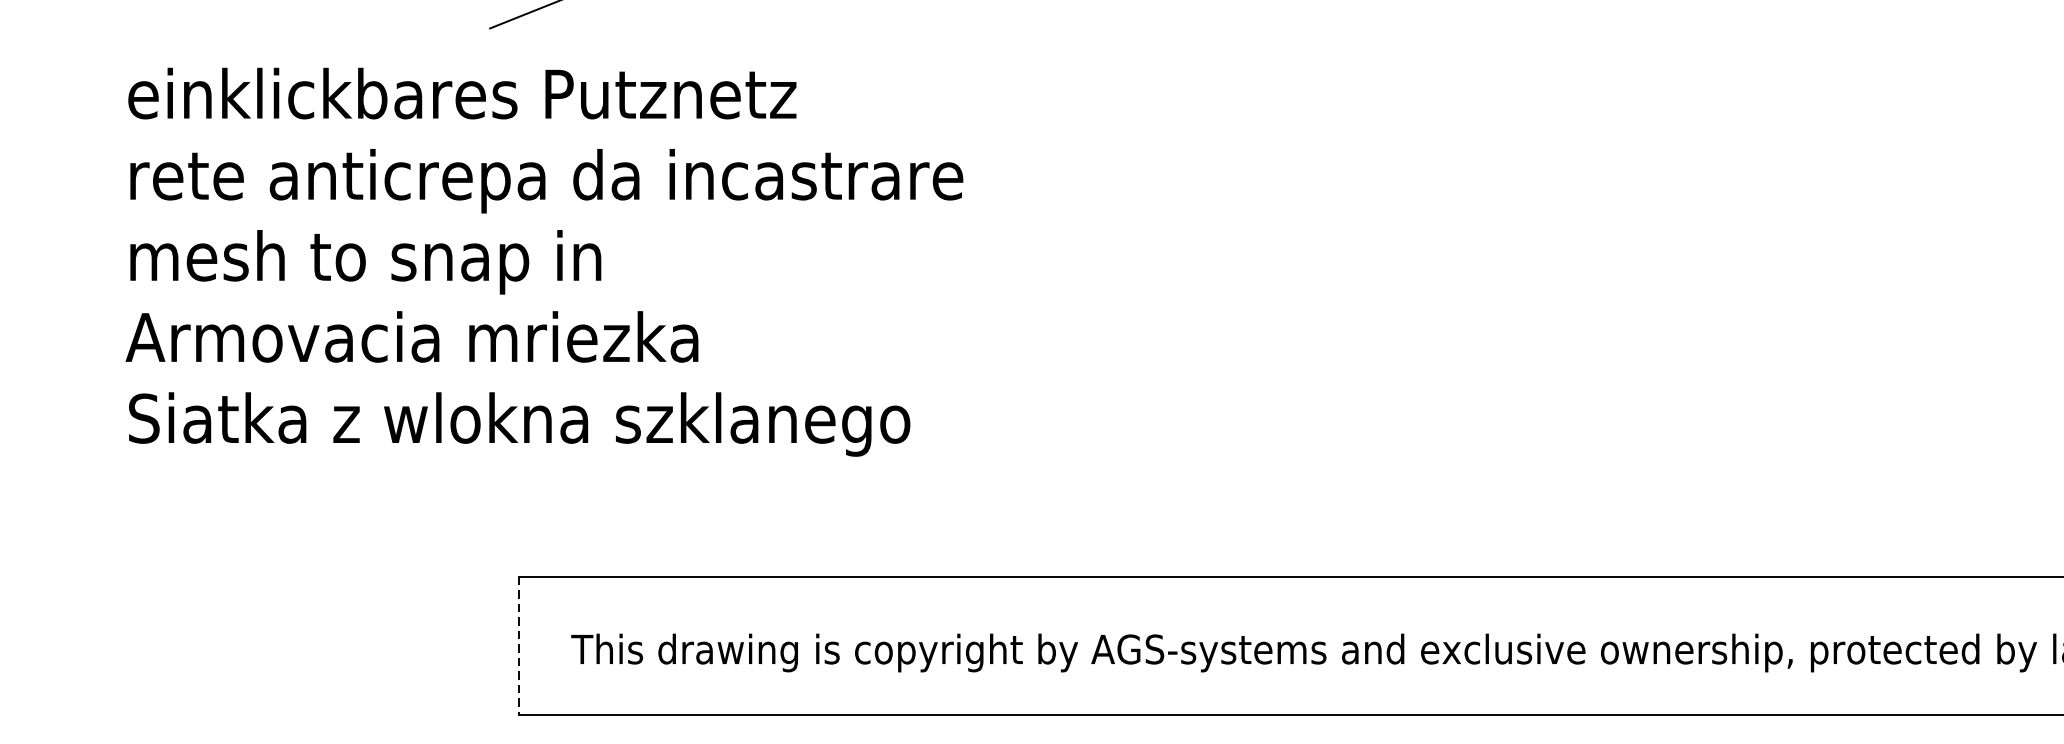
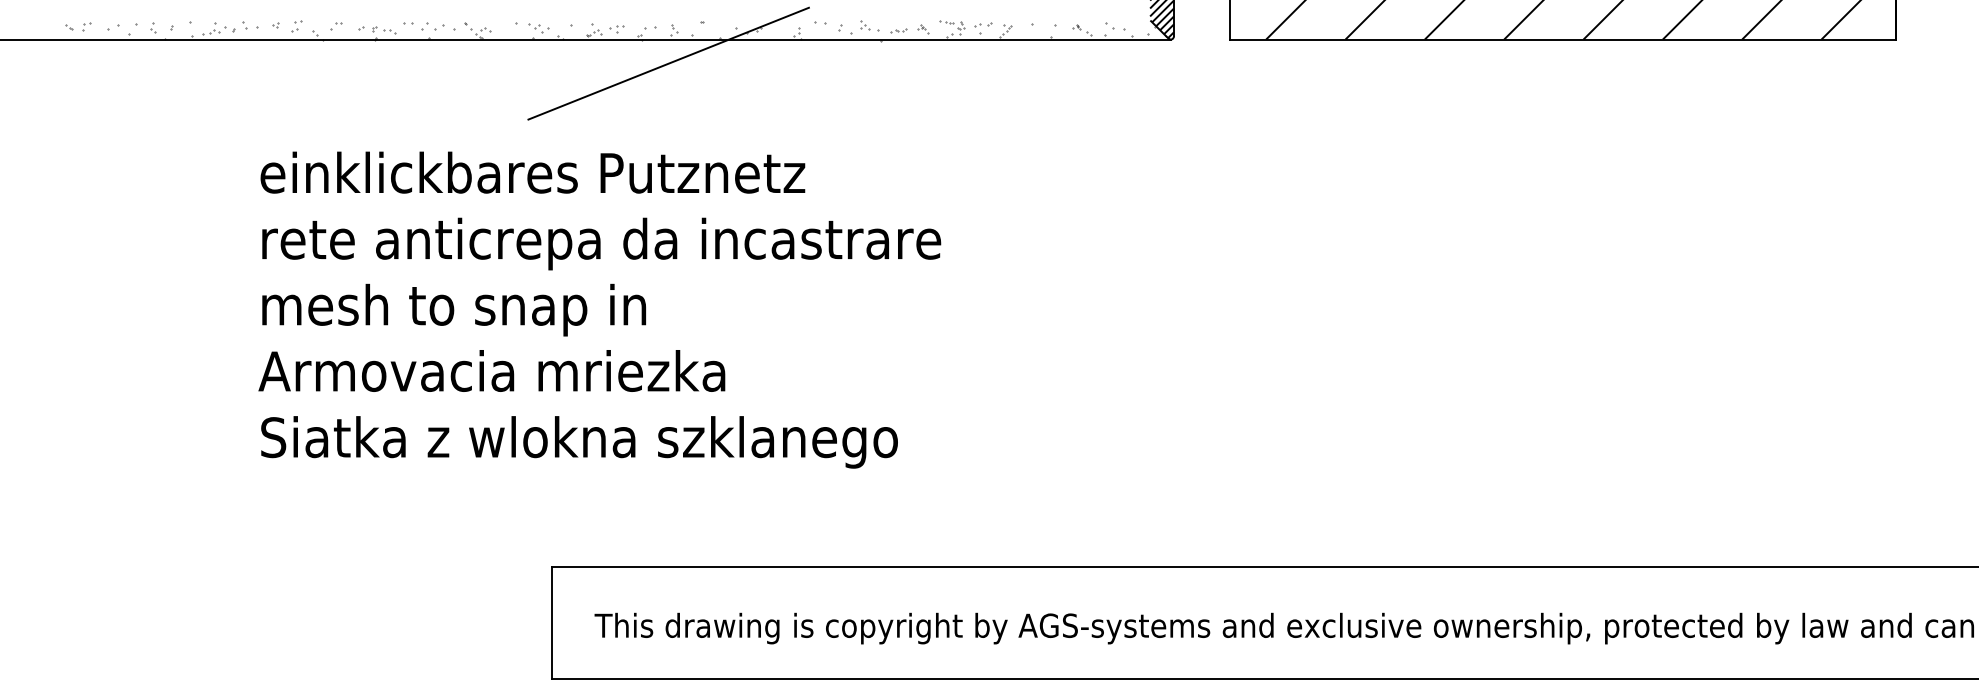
text: (544, 261) -> (599, 309), moved
line: (518, 646) -> (551, 623), dashed -> solid

